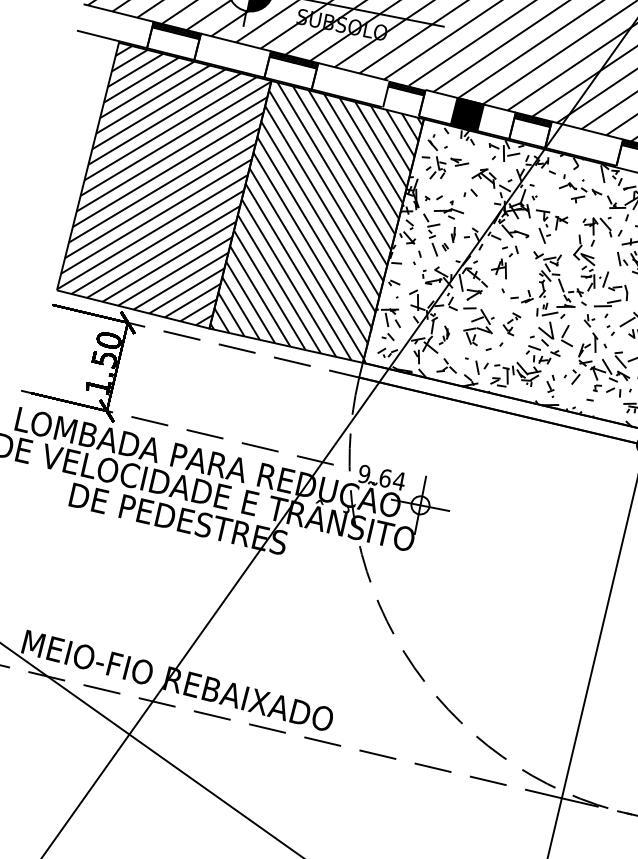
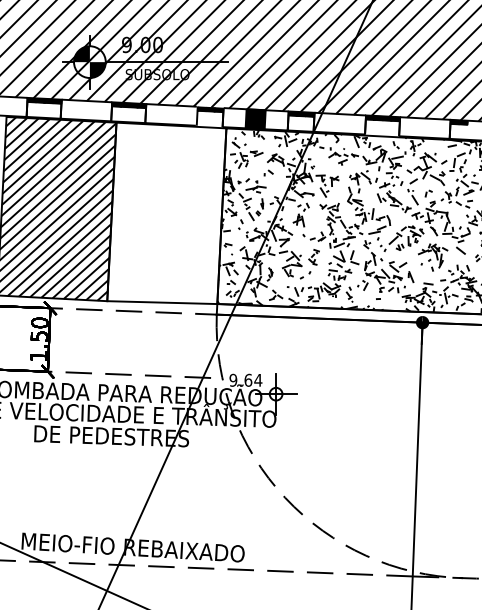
hatch: (316, 220) -> (166, 212), removed

